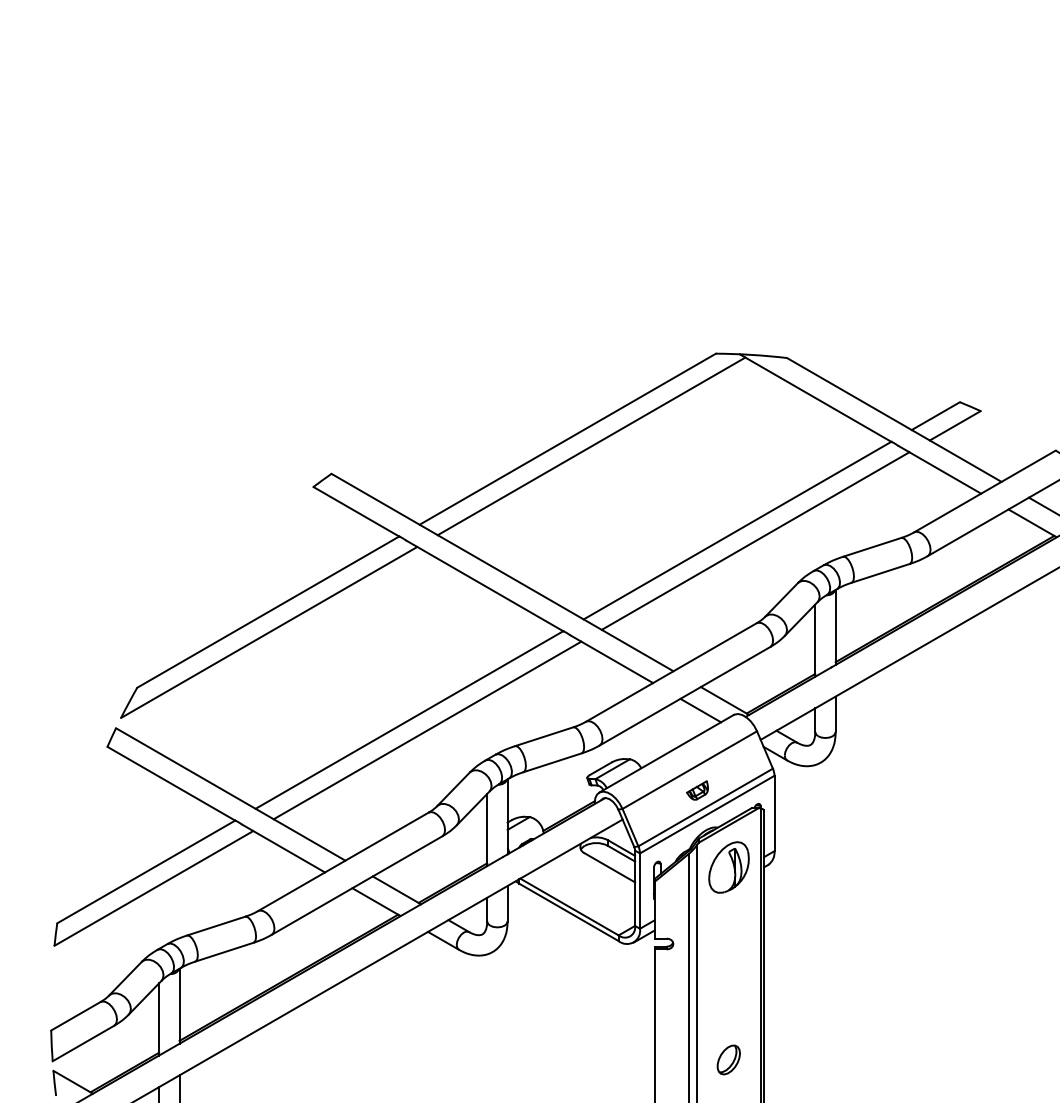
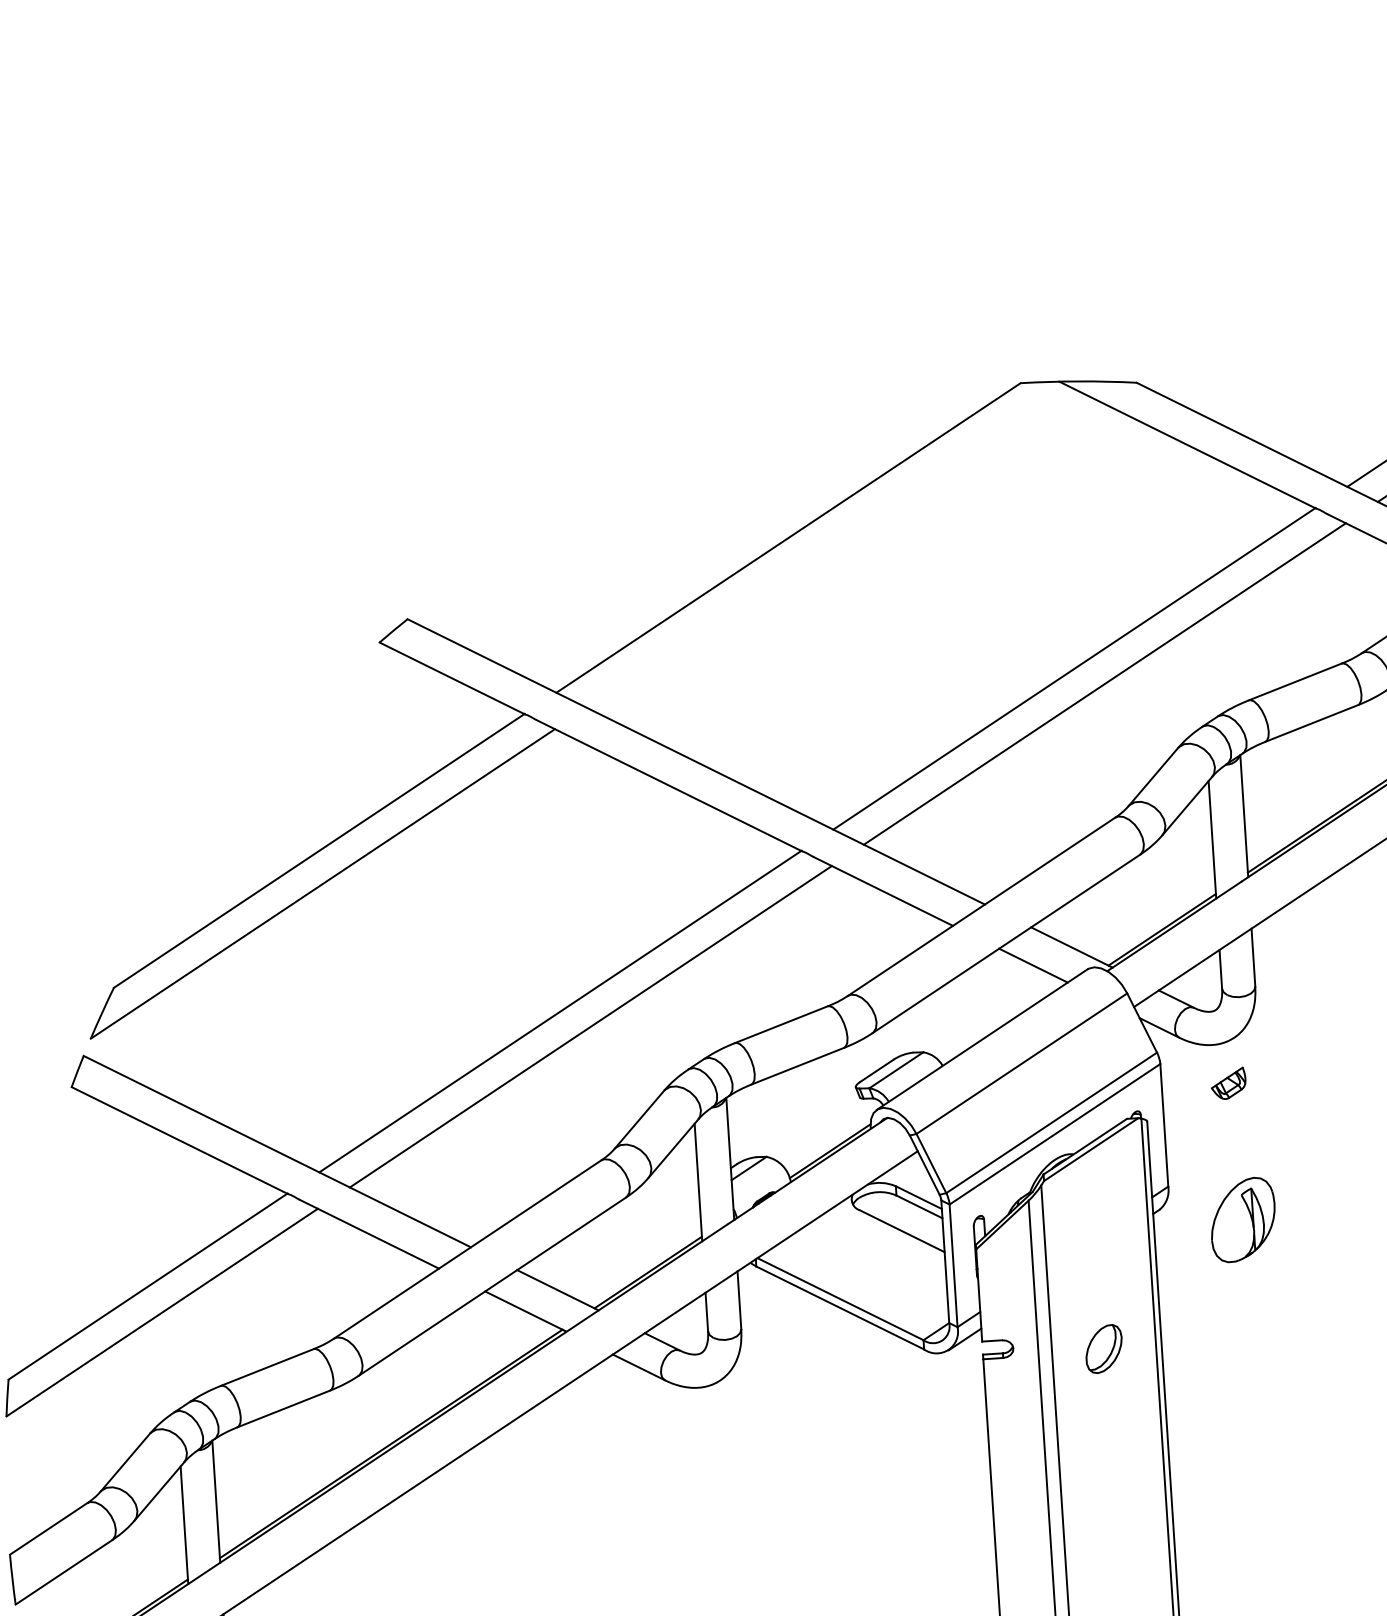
line: (591, 446) -> (827, 547), removed
part: (697, 790) -> (1228, 1083), moved
part: (728, 867) -> (1242, 1220), moved
part: (728, 1059) -> (1103, 1348), moved

